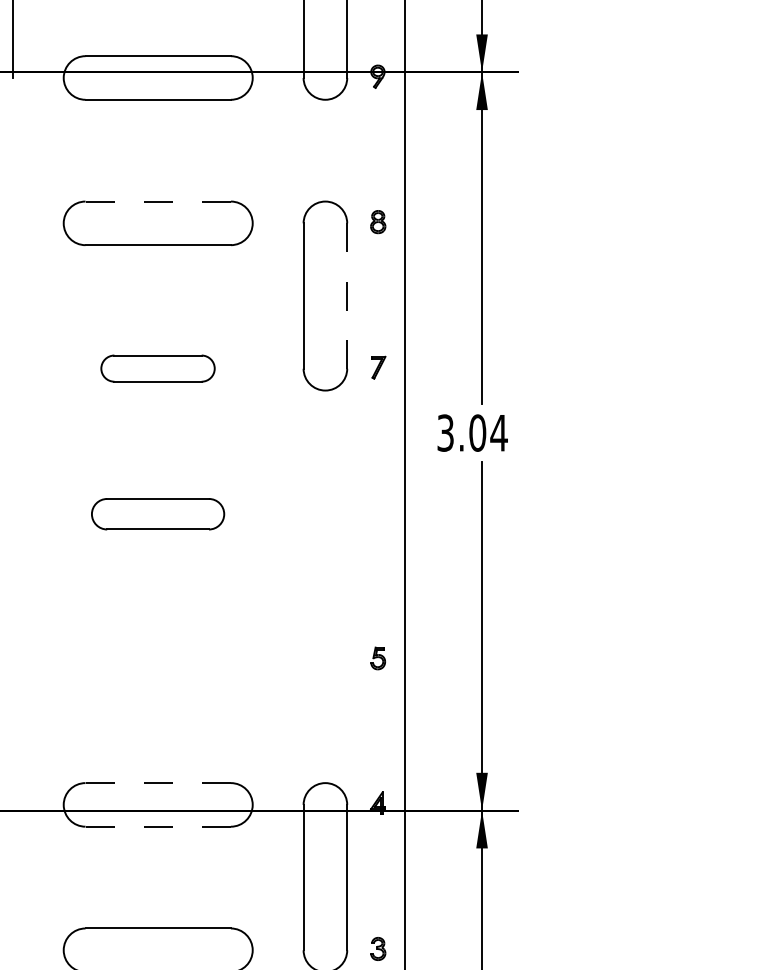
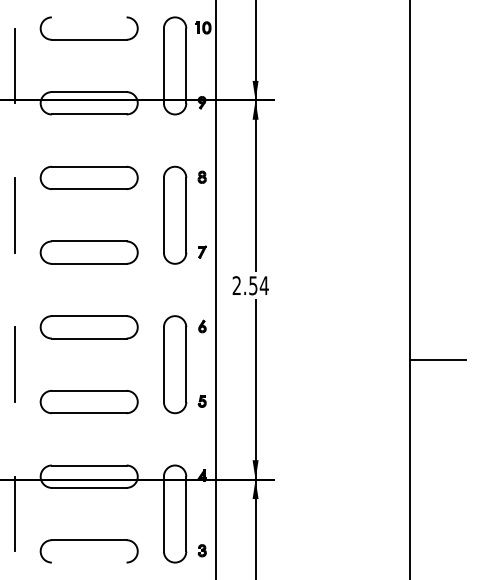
line: (156, 201) -> (88, 166), dashed -> solid
line: (12, 294) -> (14, 214), added
line: (347, 294) -> (186, 214), dashed -> solid
part: (156, 368) -> (88, 252), size x1.67
text: (460, 432) -> (244, 285), 3.04 -> 2.54
part: (378, 512) -> (202, 326), added
part: (156, 514) -> (88, 327), size x1.43
line: (12, 586) -> (14, 364), added
part: (326, 586) -> (175, 364), added
part: (156, 660) -> (88, 402), added
line: (156, 783) -> (88, 465), dashed -> solid
line: (158, 825) -> (89, 487), dashed -> solid
line: (12, 876) -> (14, 513), added

